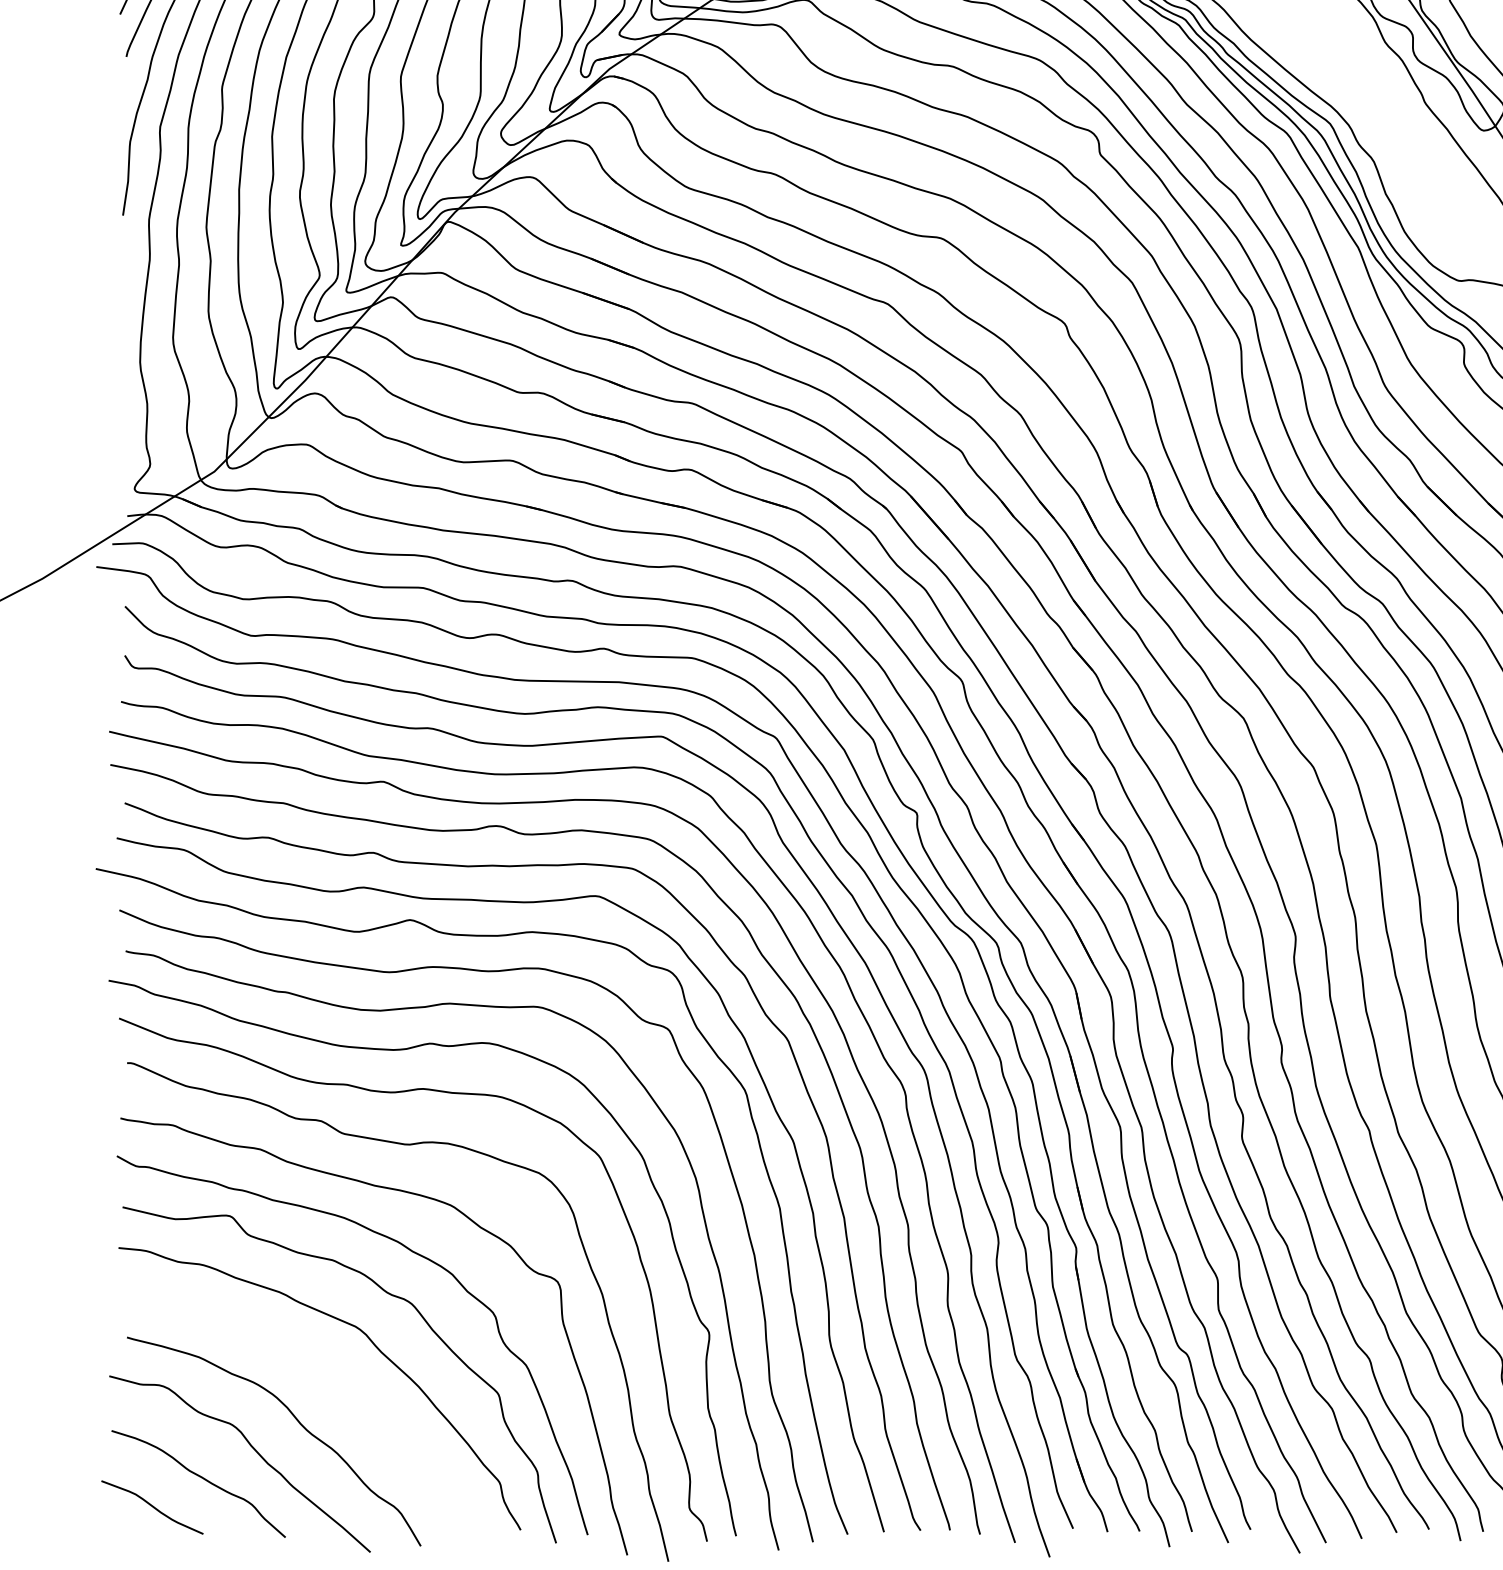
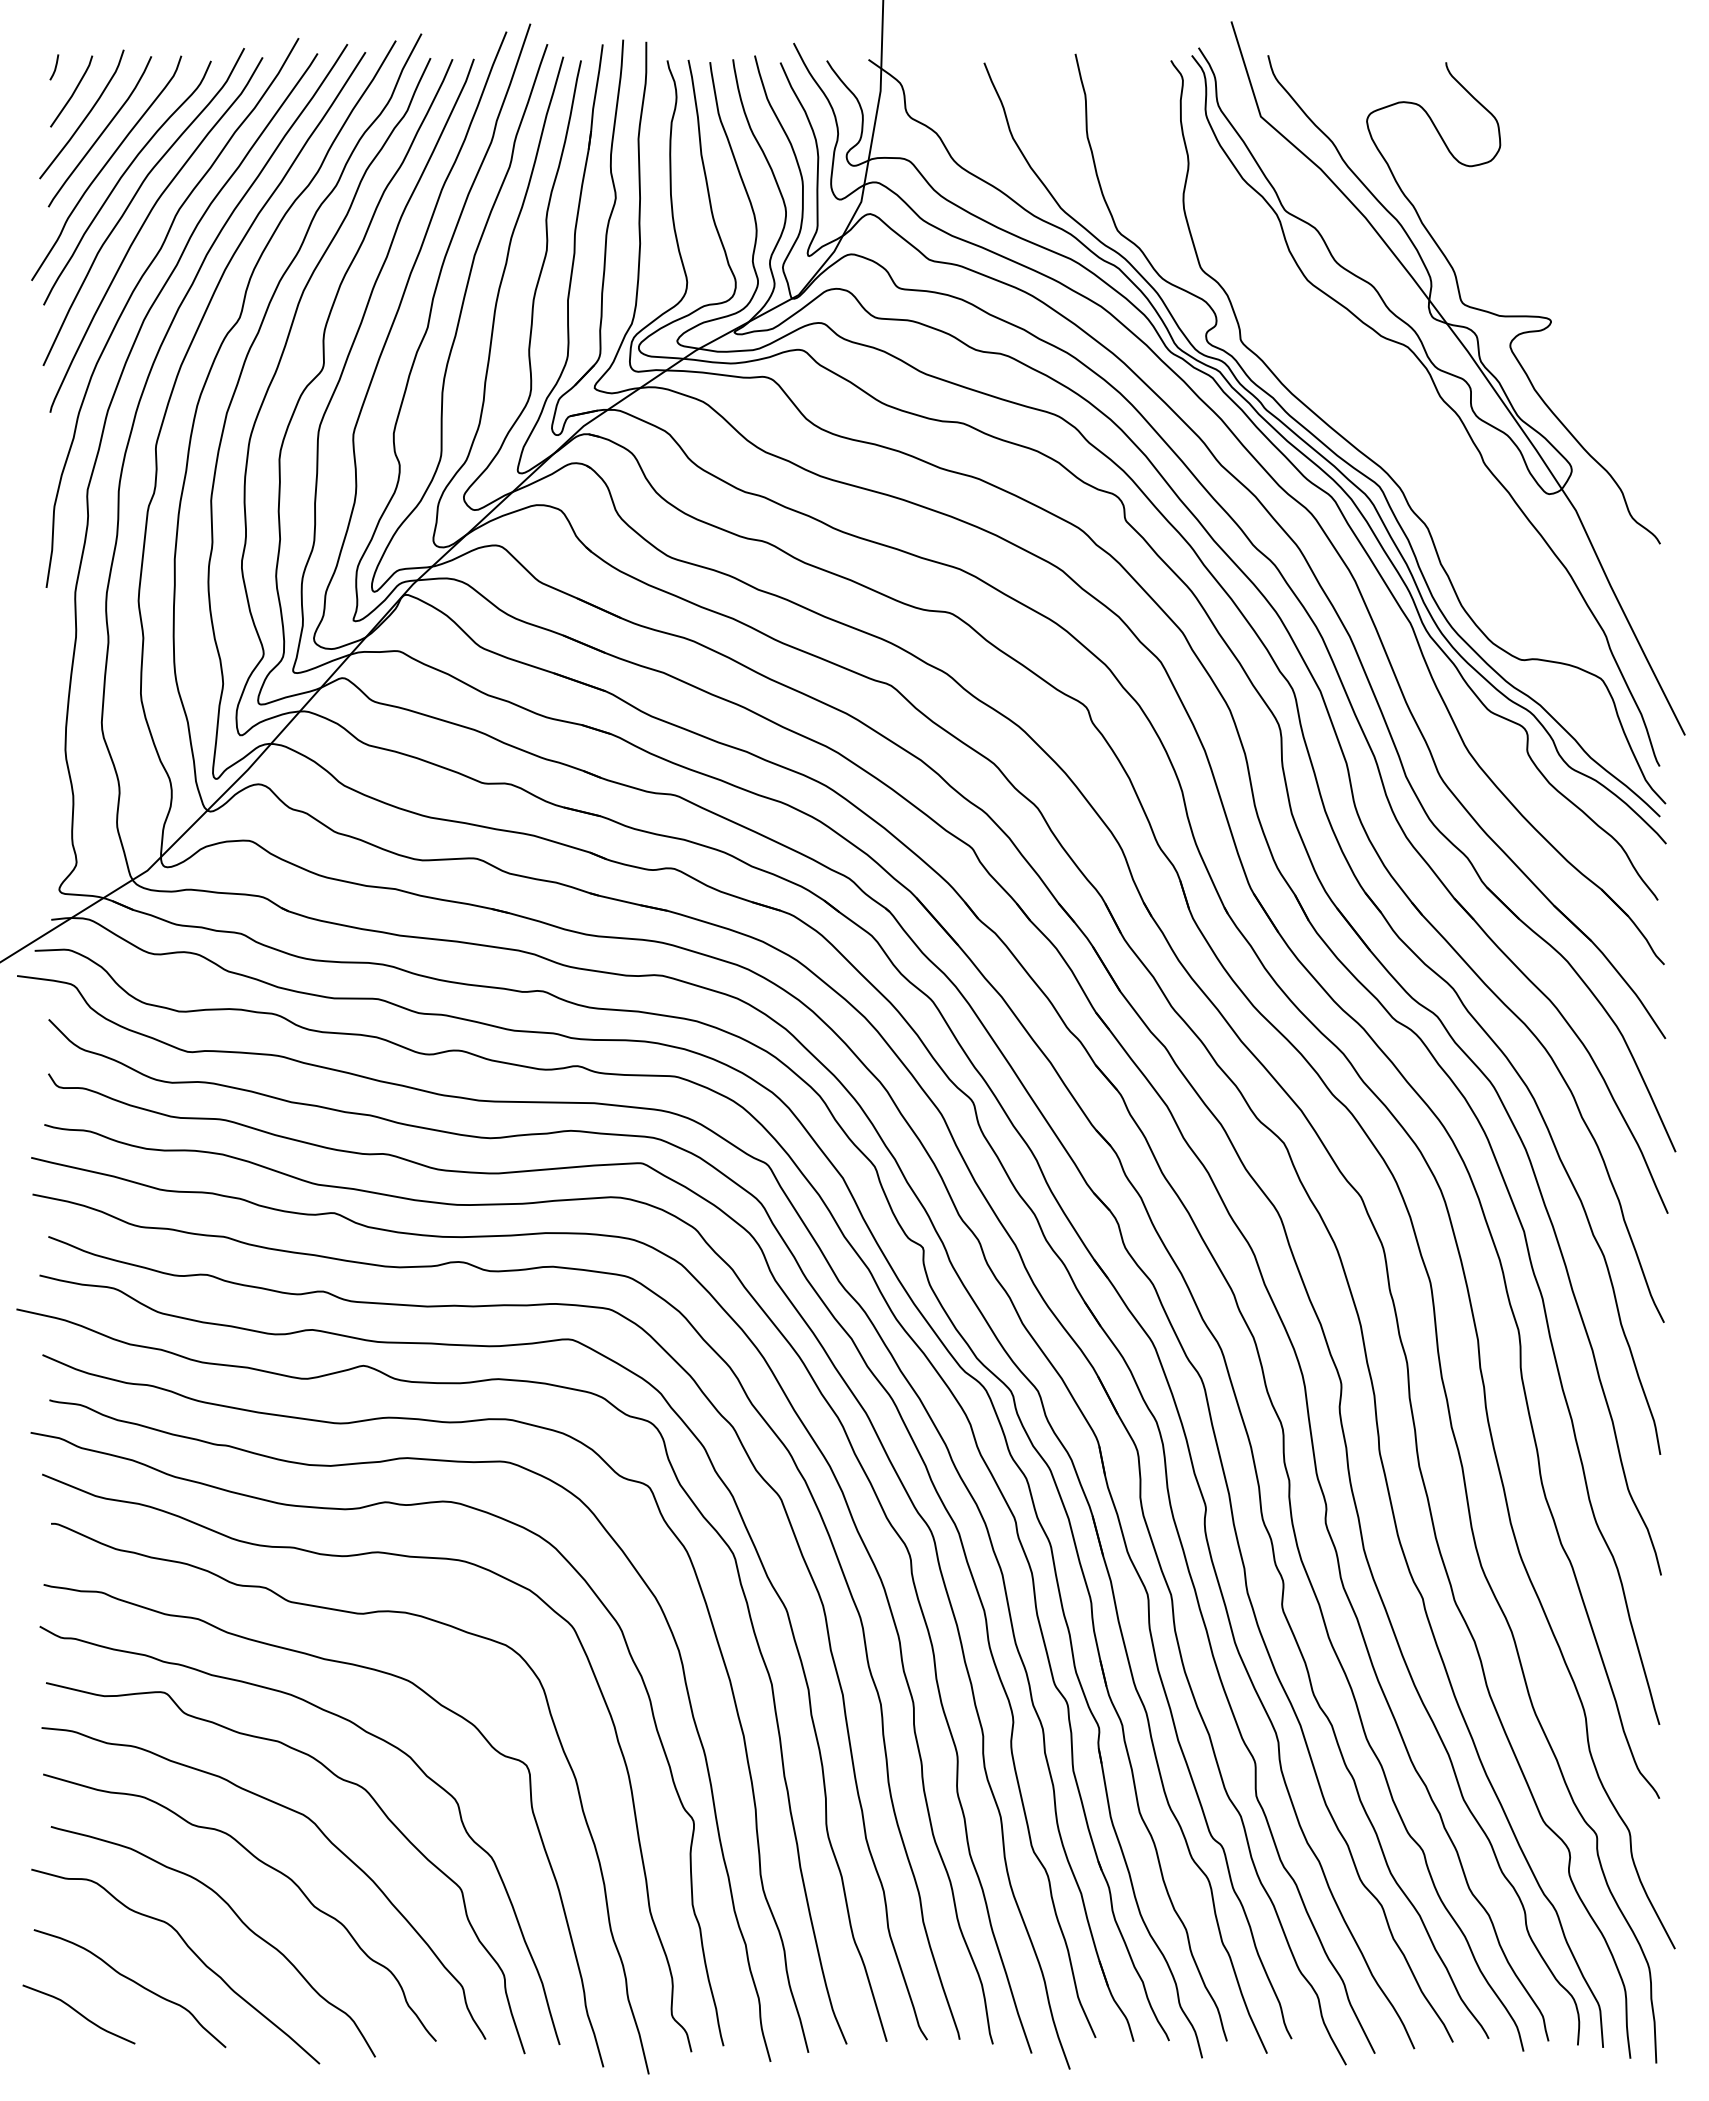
curve: (321, 1372) -> (265, 1865), added

